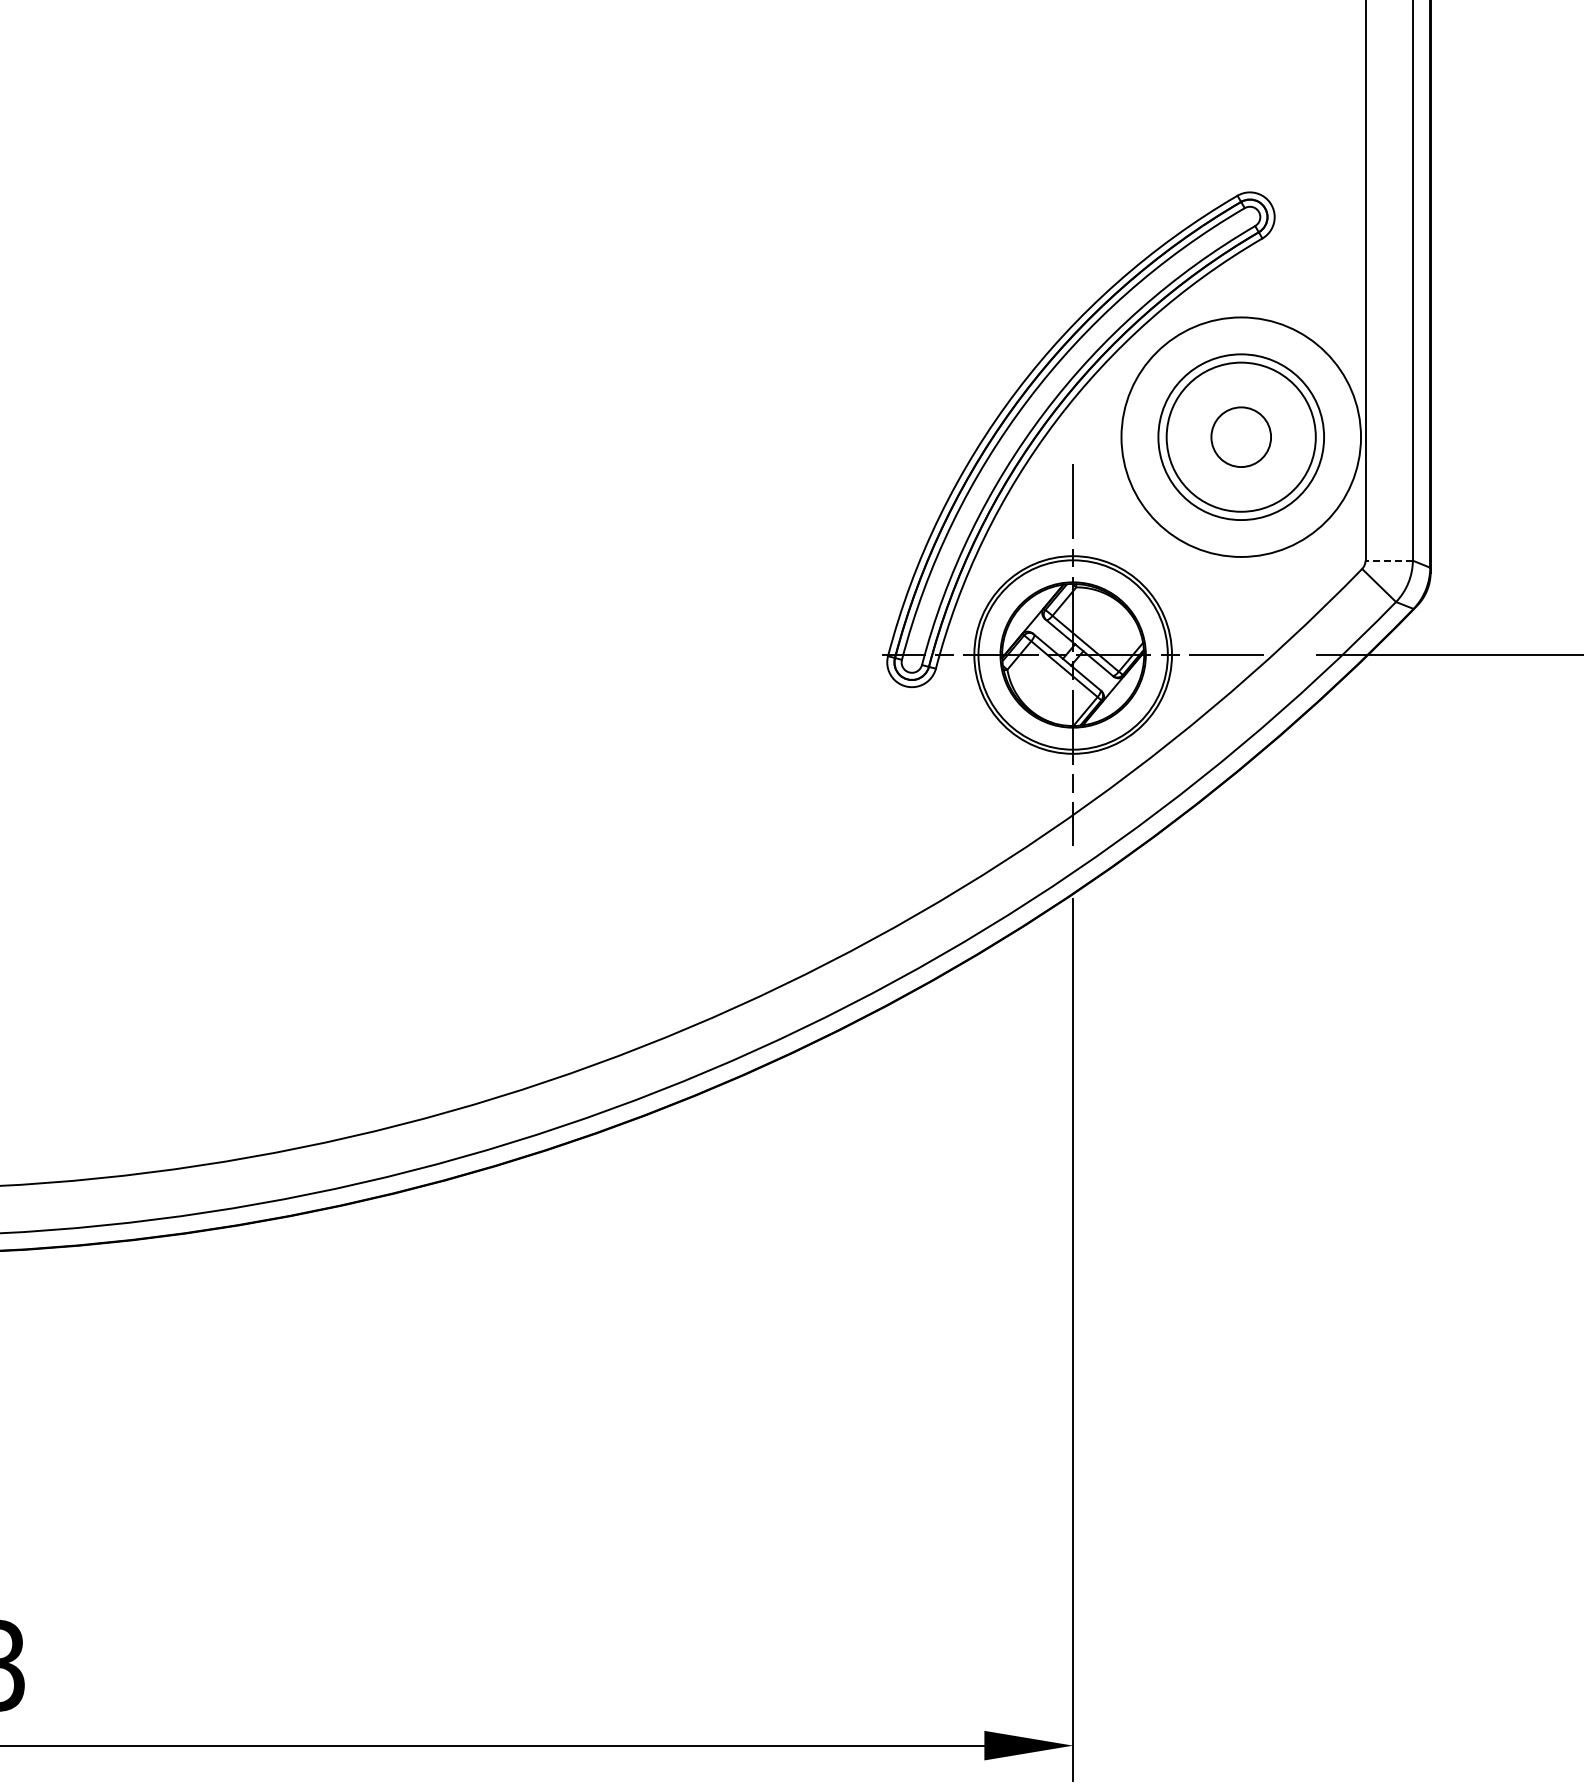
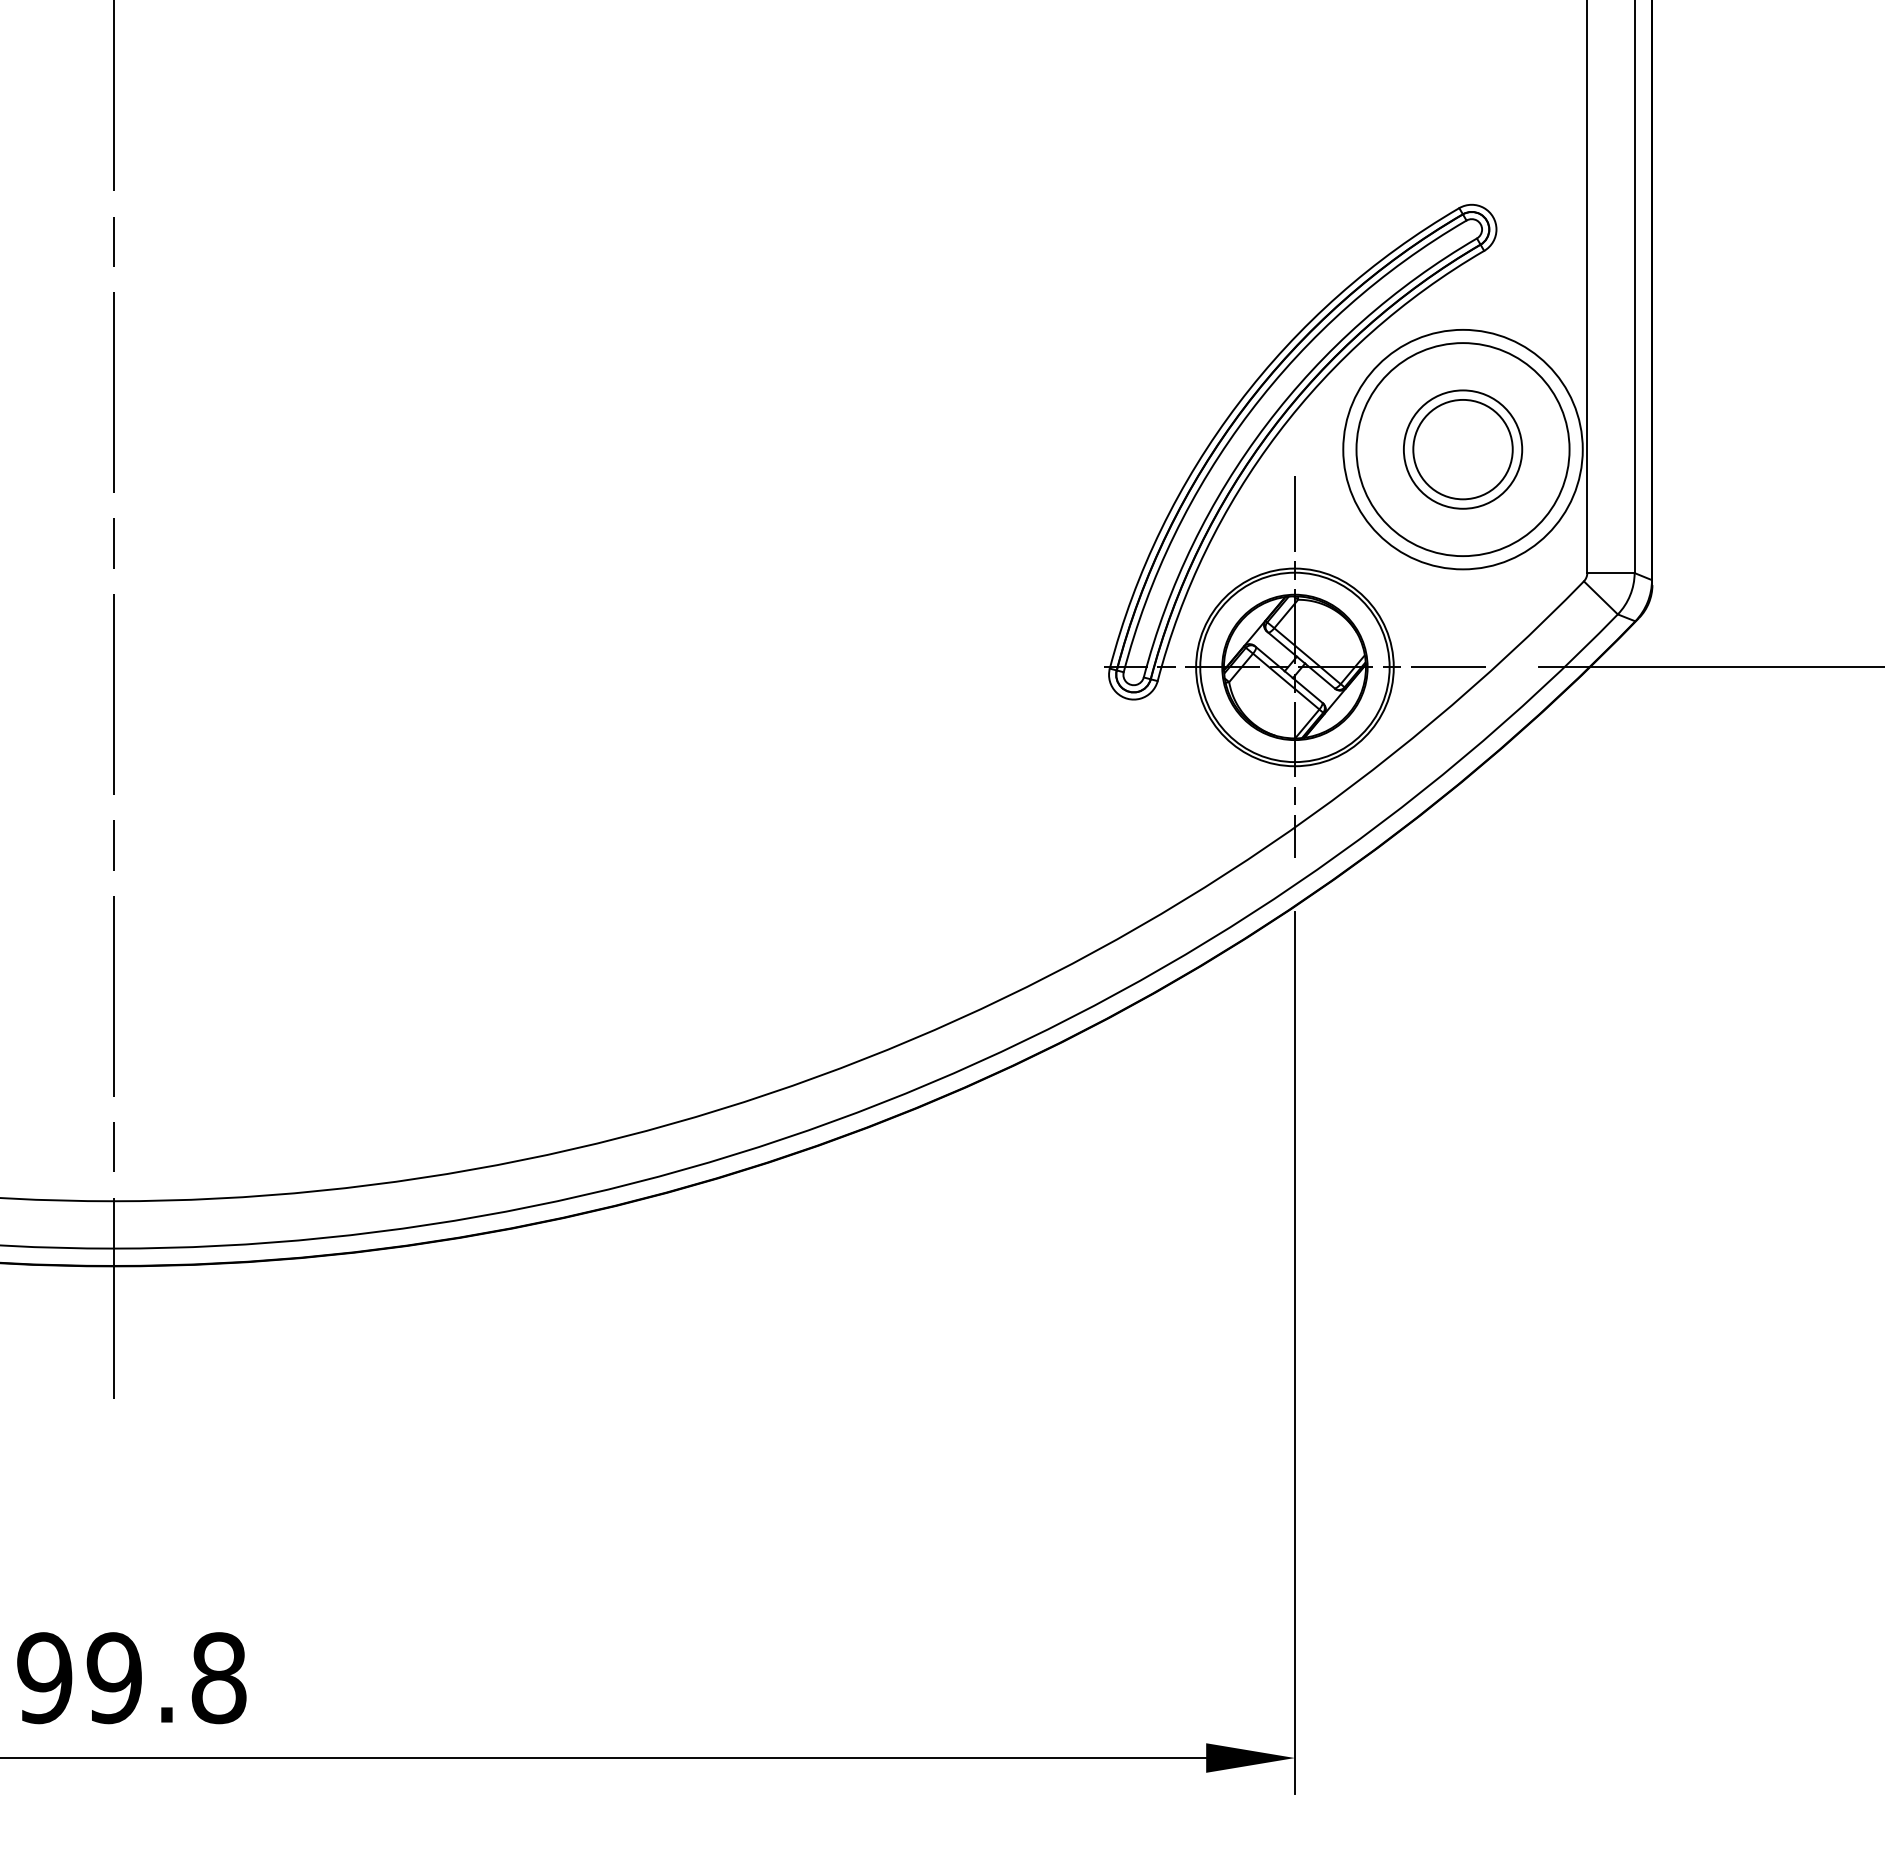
circle: (1240, 437) -> (1462, 449), size x0.71
circle: (1240, 437) -> (1462, 449), size x1.43
circle: (1240, 437) -> (1462, 449), size x1.67
line: (1388, 561) -> (1610, 573), dashed -> solid

